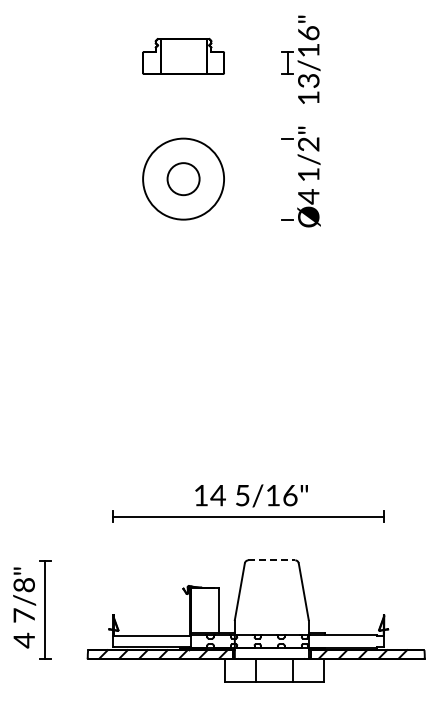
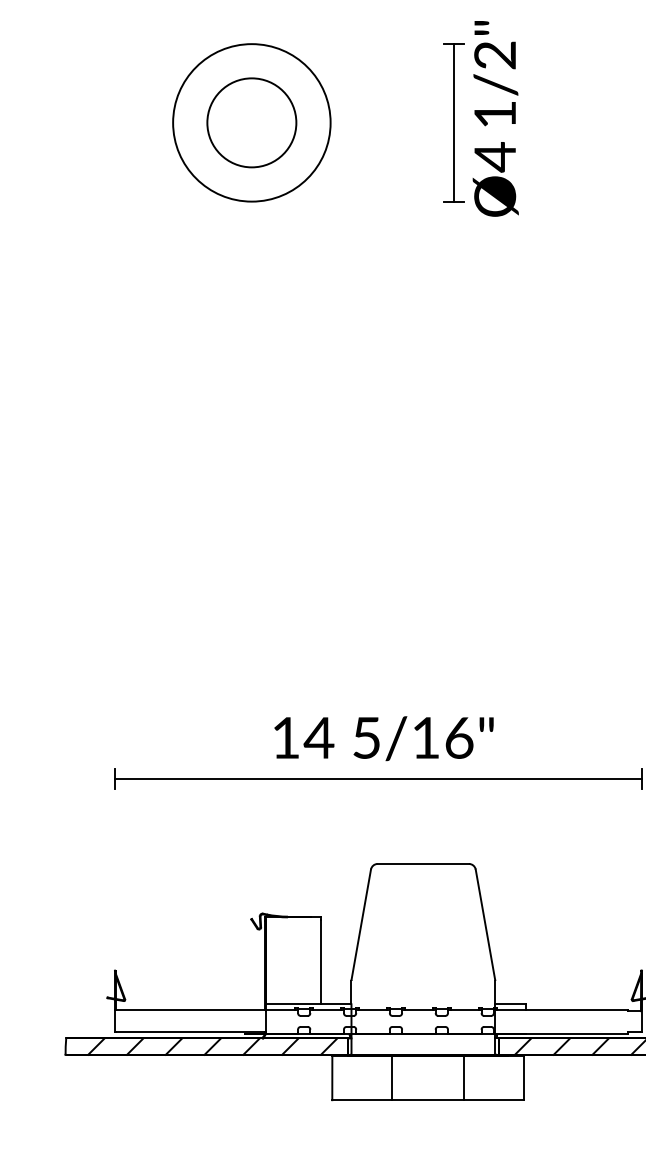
line: (287, 178) -> (453, 121), added
circle: (183, 179) -> (251, 123), size x1.43
line: (272, 560) -> (424, 864), dashed -> solid

